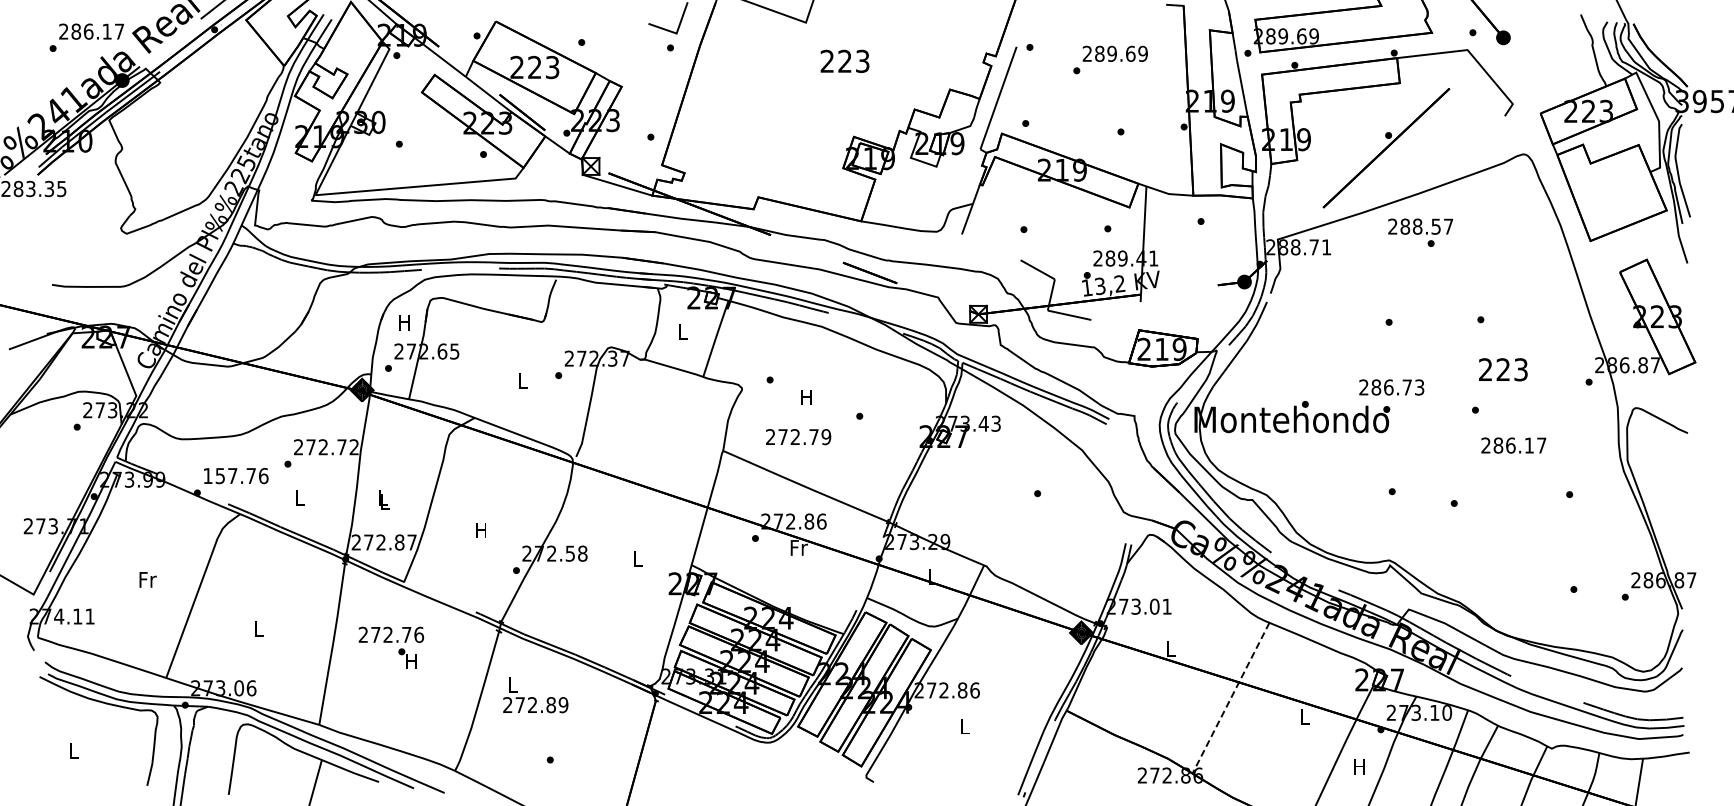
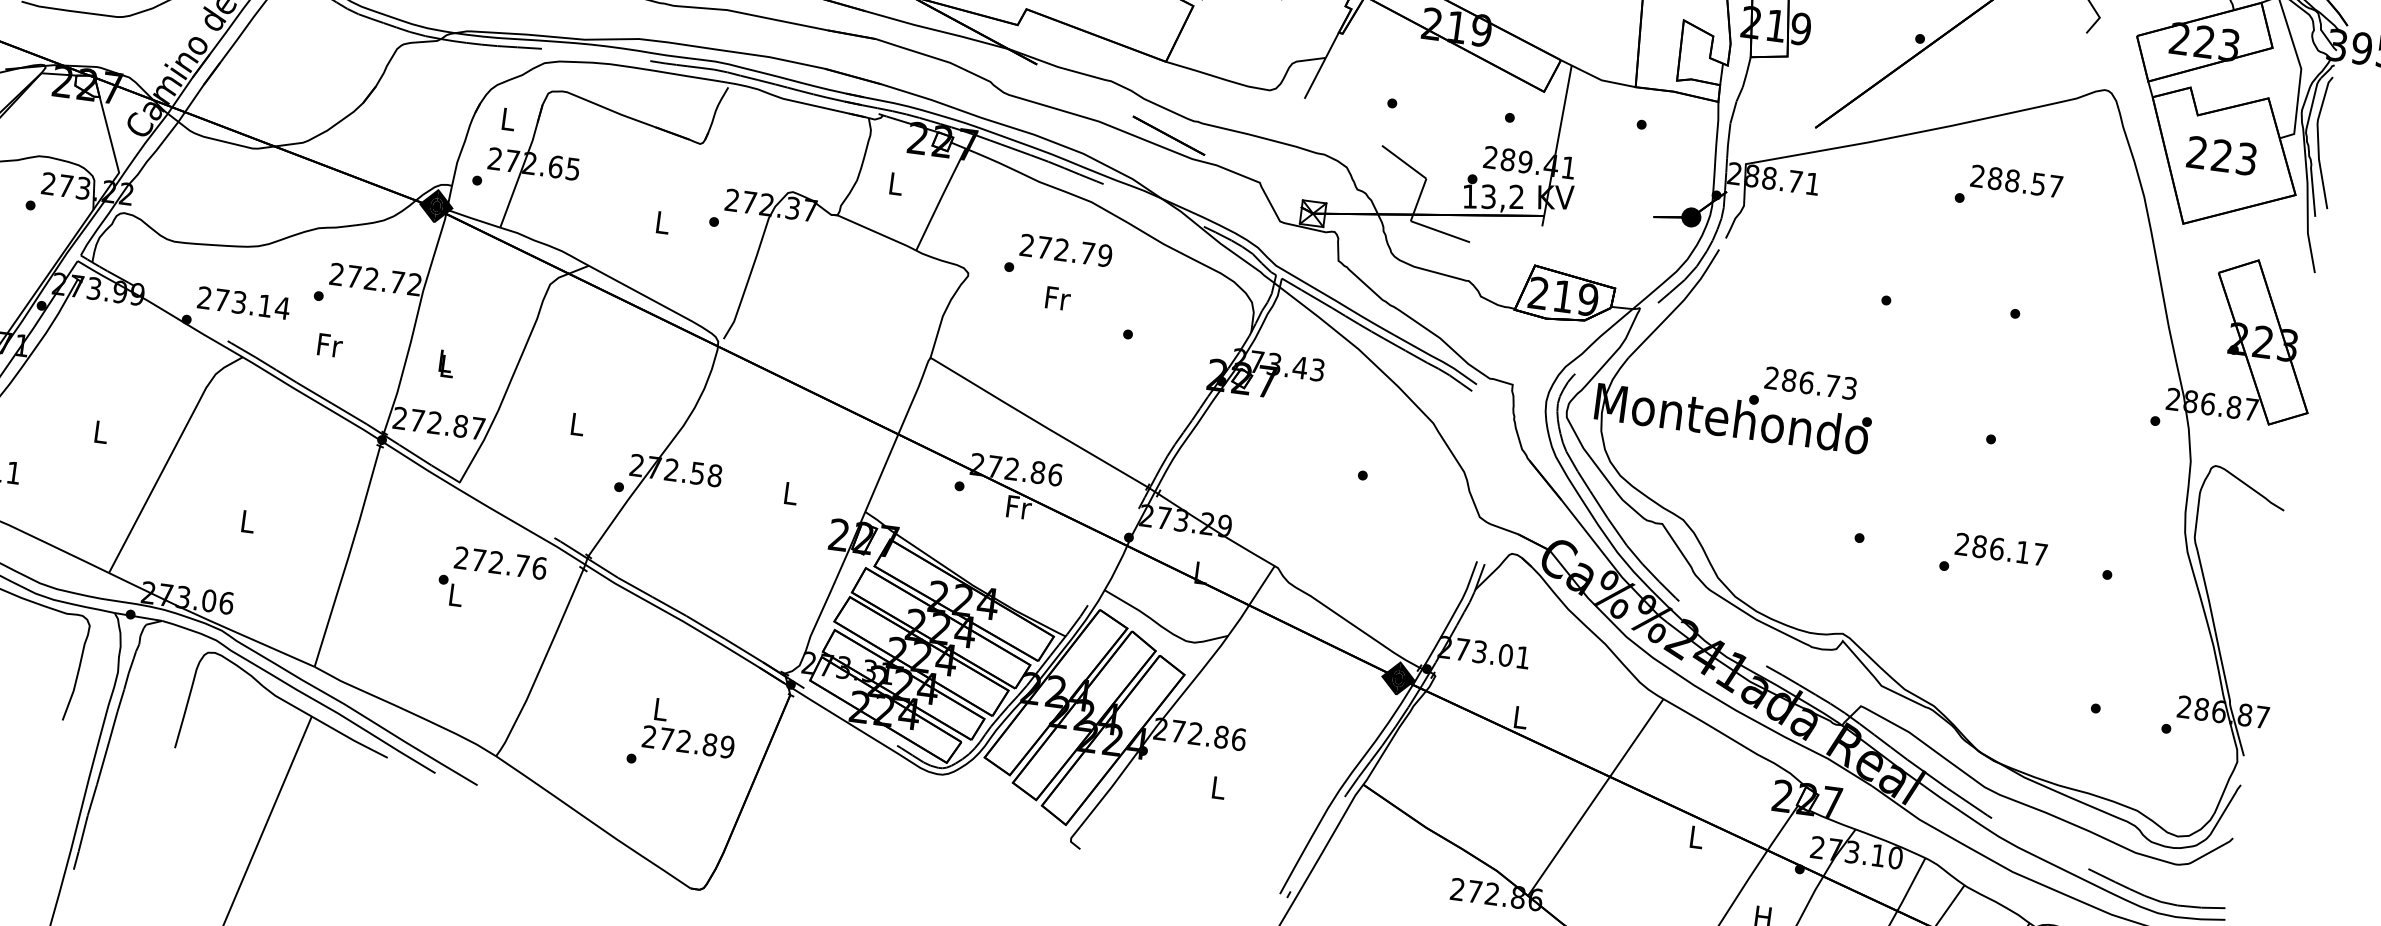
text: (1420, 226) -> (2016, 181), moved
text: (404, 322) -> (508, 119), H -> L
text: (1503, 369) -> (2222, 155), moved
text: (1391, 387) -> (1810, 383), moved
text: (806, 397) -> (1056, 298), H -> Fr
text: (798, 437) -> (1066, 251), moved
text: (1513, 445) -> (2000, 549), moved
text: (235, 475) -> (243, 302), 157.76 -> 273.14
text: (300, 497) -> (330, 345), L -> Fr
text: (480, 530) -> (576, 424), H -> L
text: (147, 579) -> (100, 431), Fr -> L
text: (391, 634) -> (500, 562), moved
text: (411, 661) -> (455, 595), H -> L
text: (535, 695) -> (689, 728), moved
line: (1231, 698) -> (1596, 798), dashed -> solid

